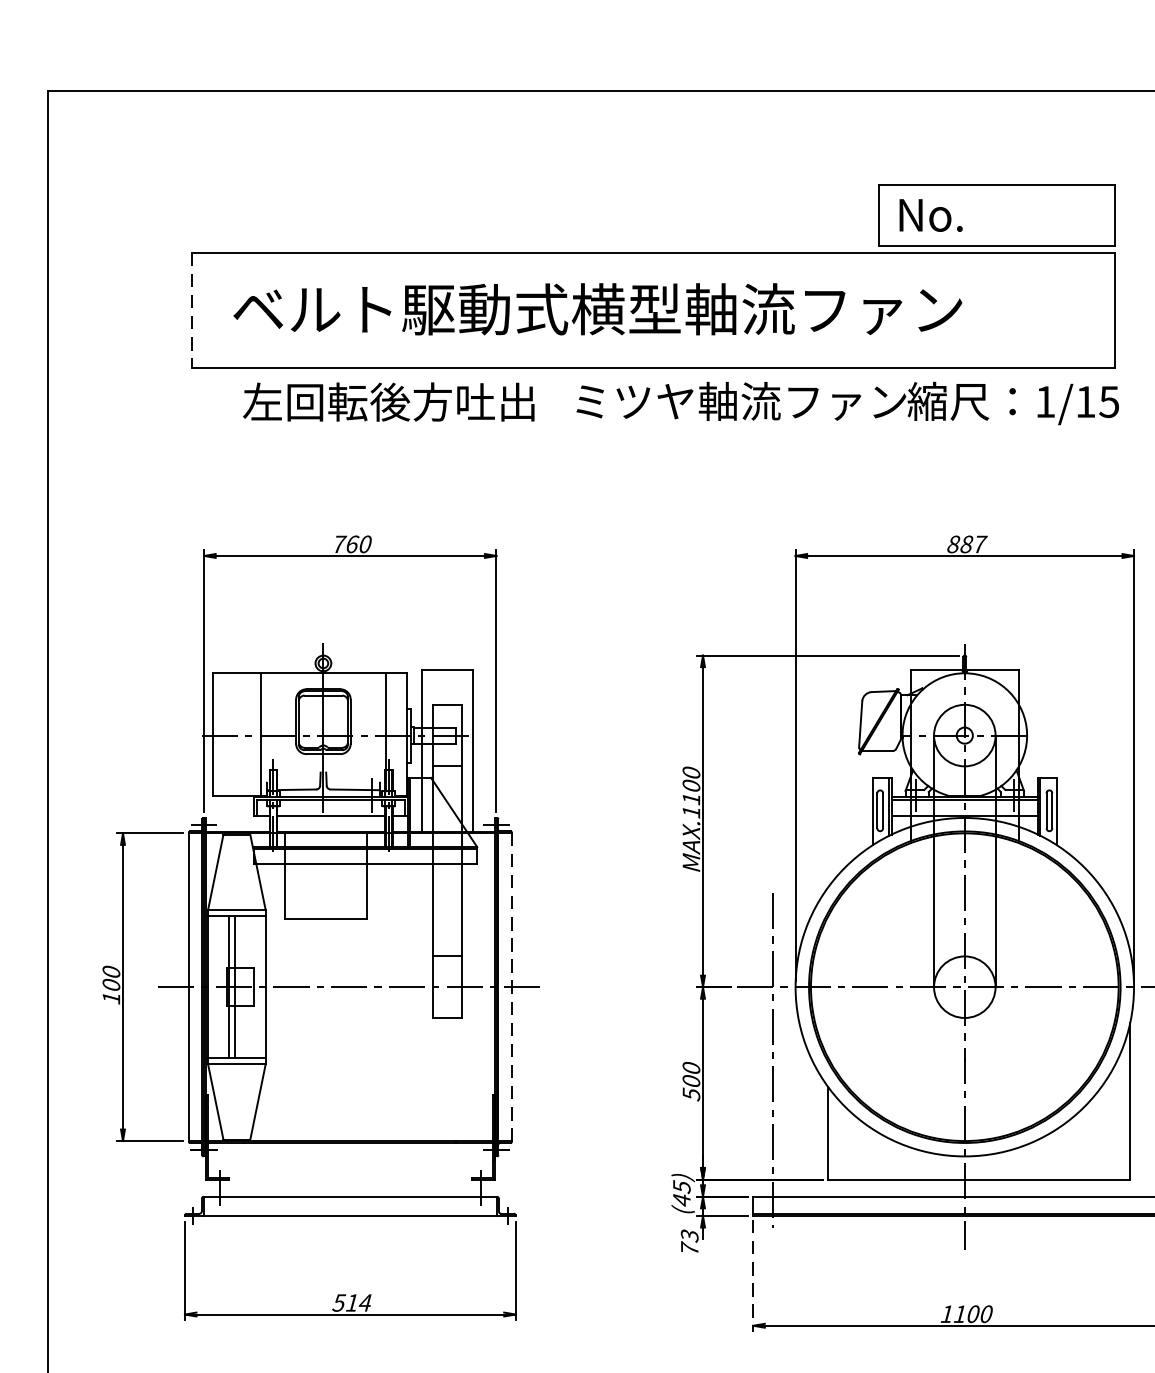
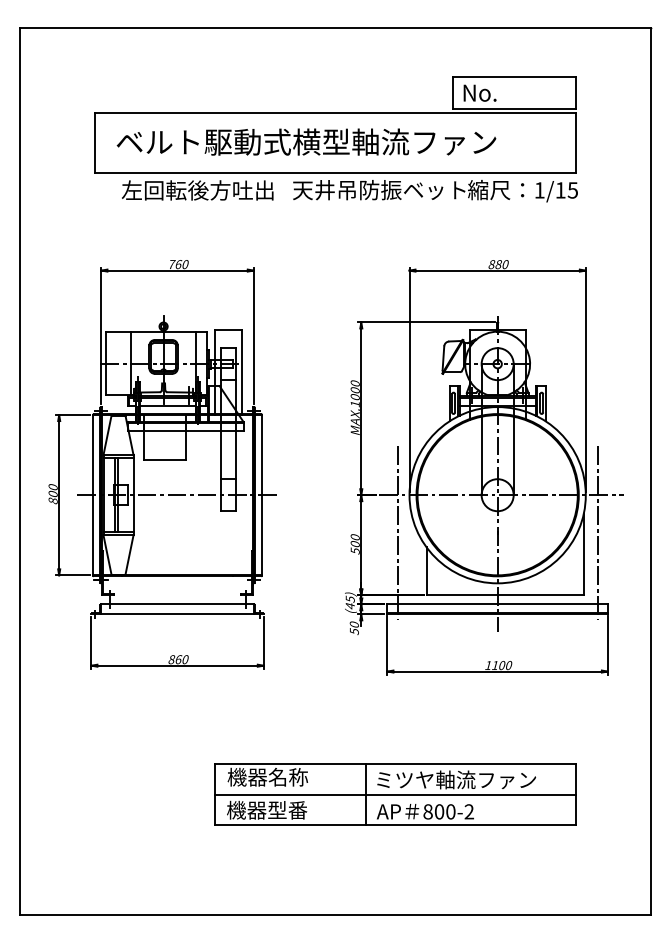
line: (192, 311) -> (95, 143), dashed -> solid
text: (739, 402) -> (380, 190), ミツヤ軸流ファン -> 天井吊防振ベット
text: (979, 544) -> (505, 264), 887 -> 880
text: (689, 799) -> (354, 397), MAX.1100 -> MAX.1000
line: (511, 987) -> (261, 495), dashed -> solid
text: (110, 997) -> (52, 500), 100 -> 800
text: (689, 1243) -> (354, 628), 73 -> 50
line: (753, 1275) -> (387, 645), dashed -> solid
text: (352, 1302) -> (178, 659), 514 -> 860

